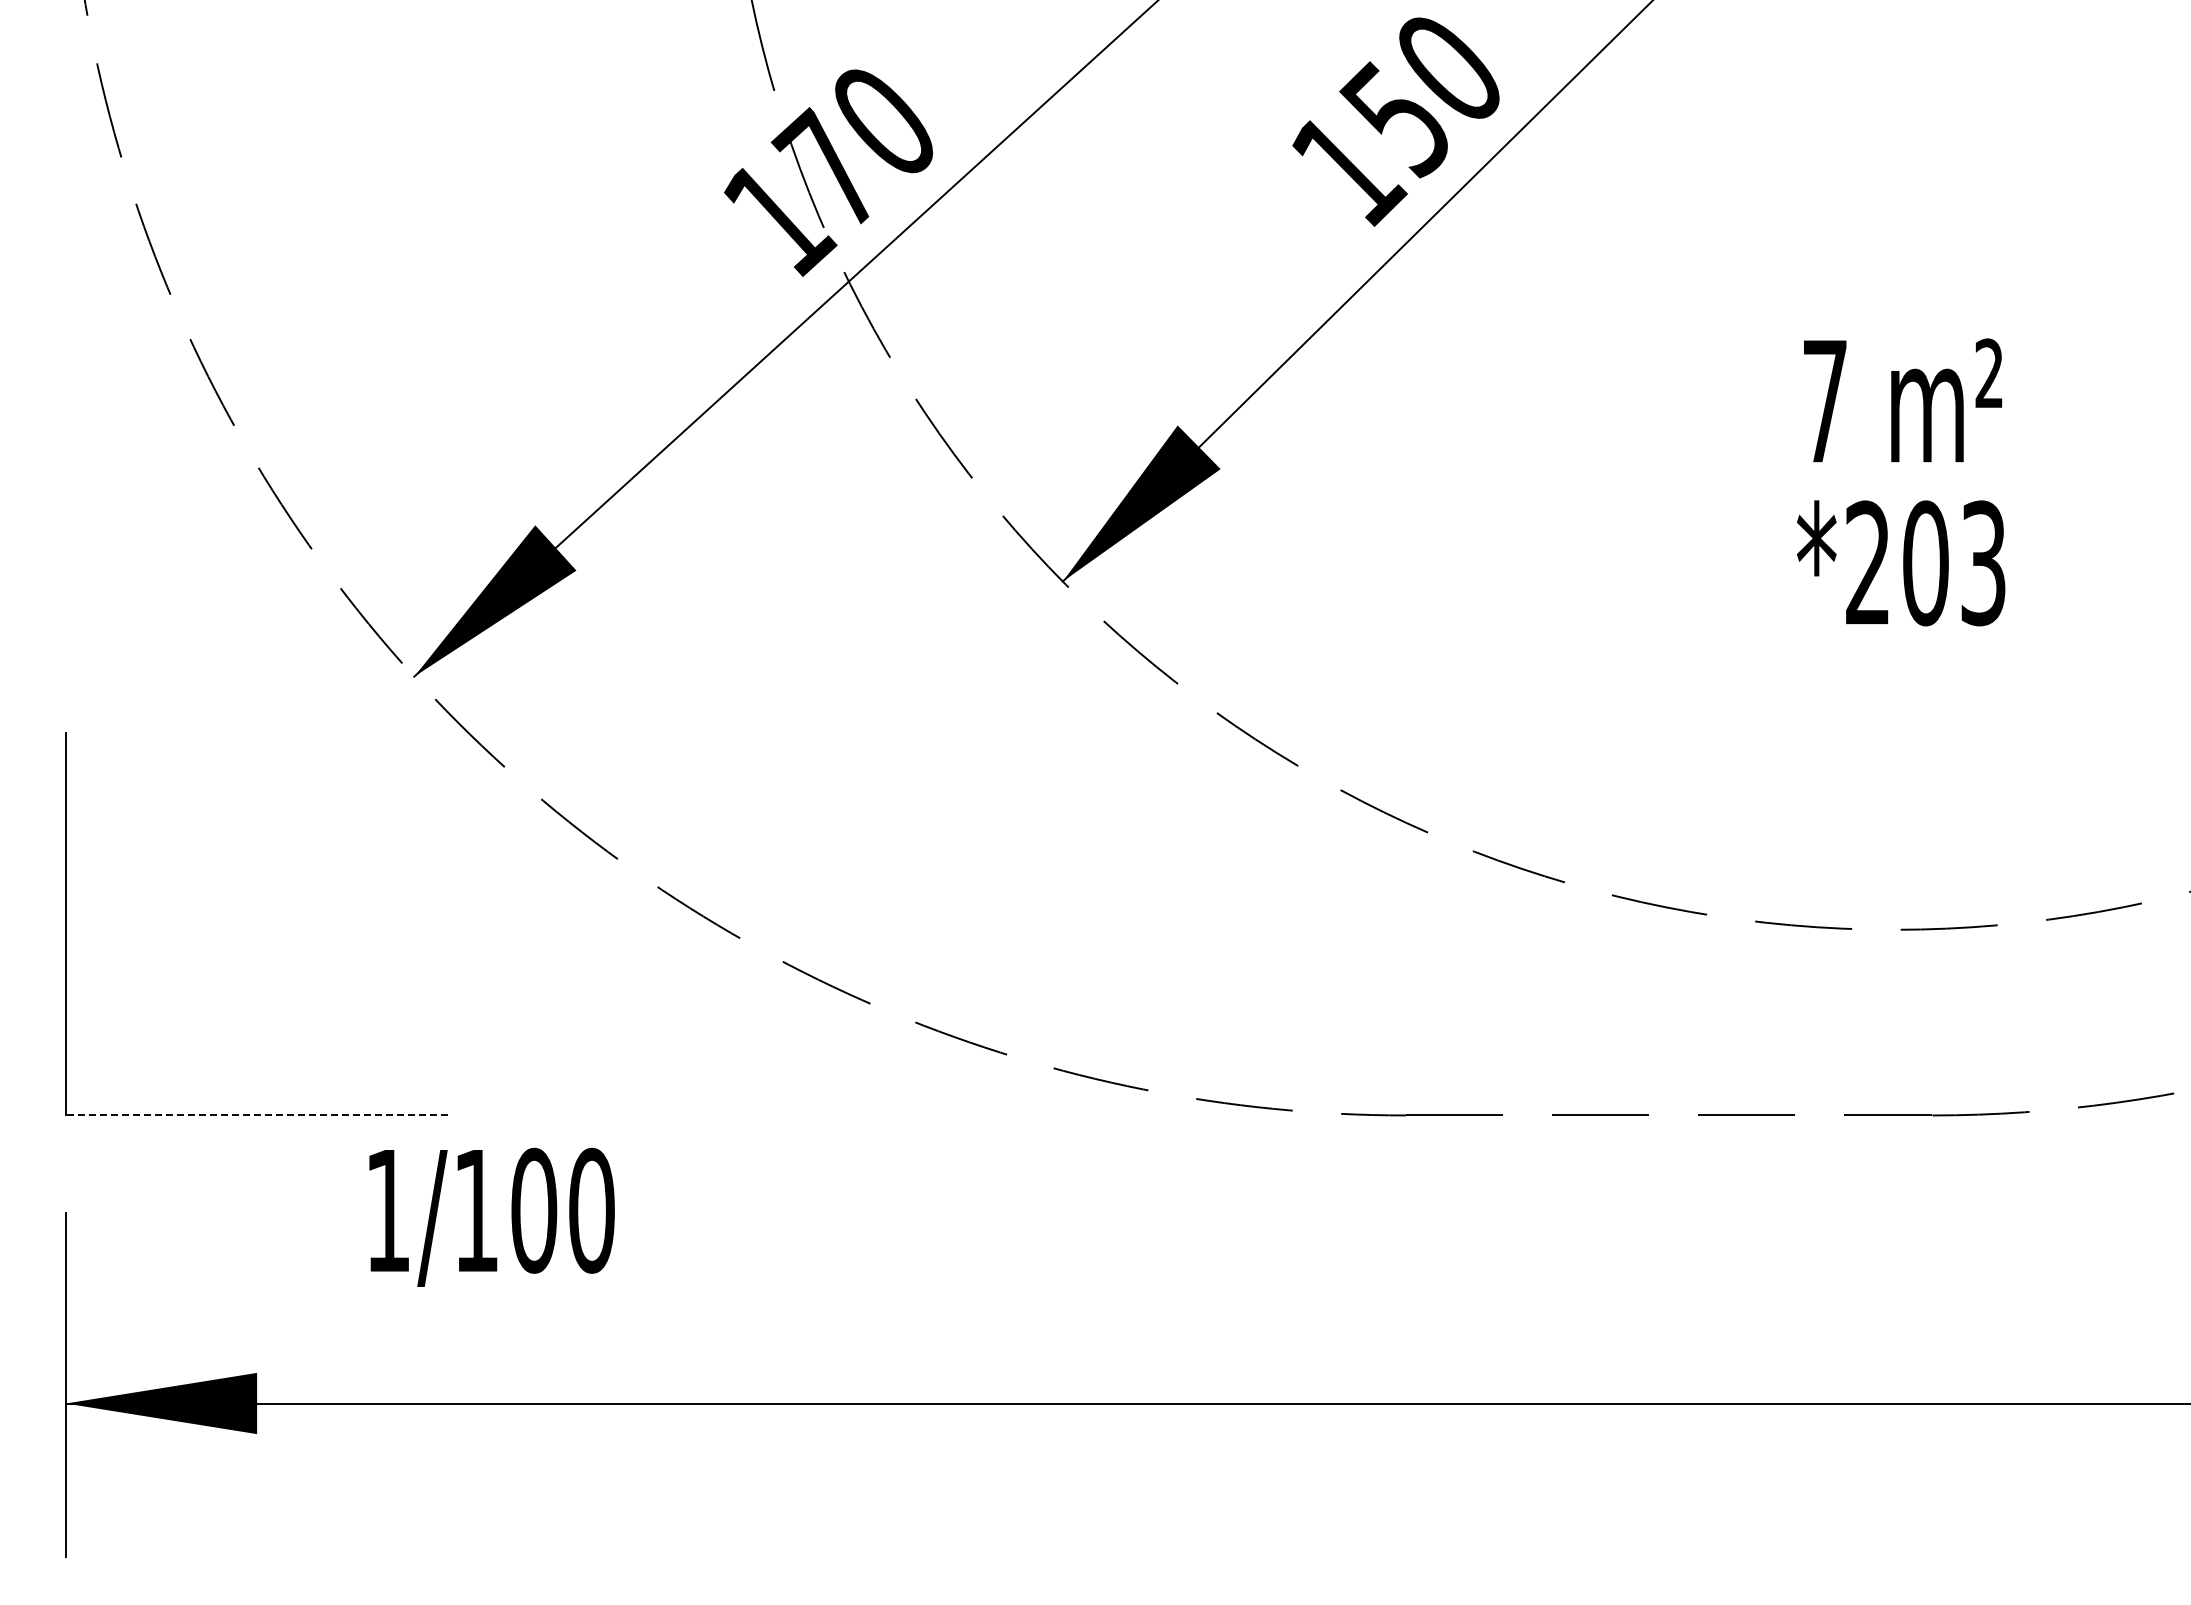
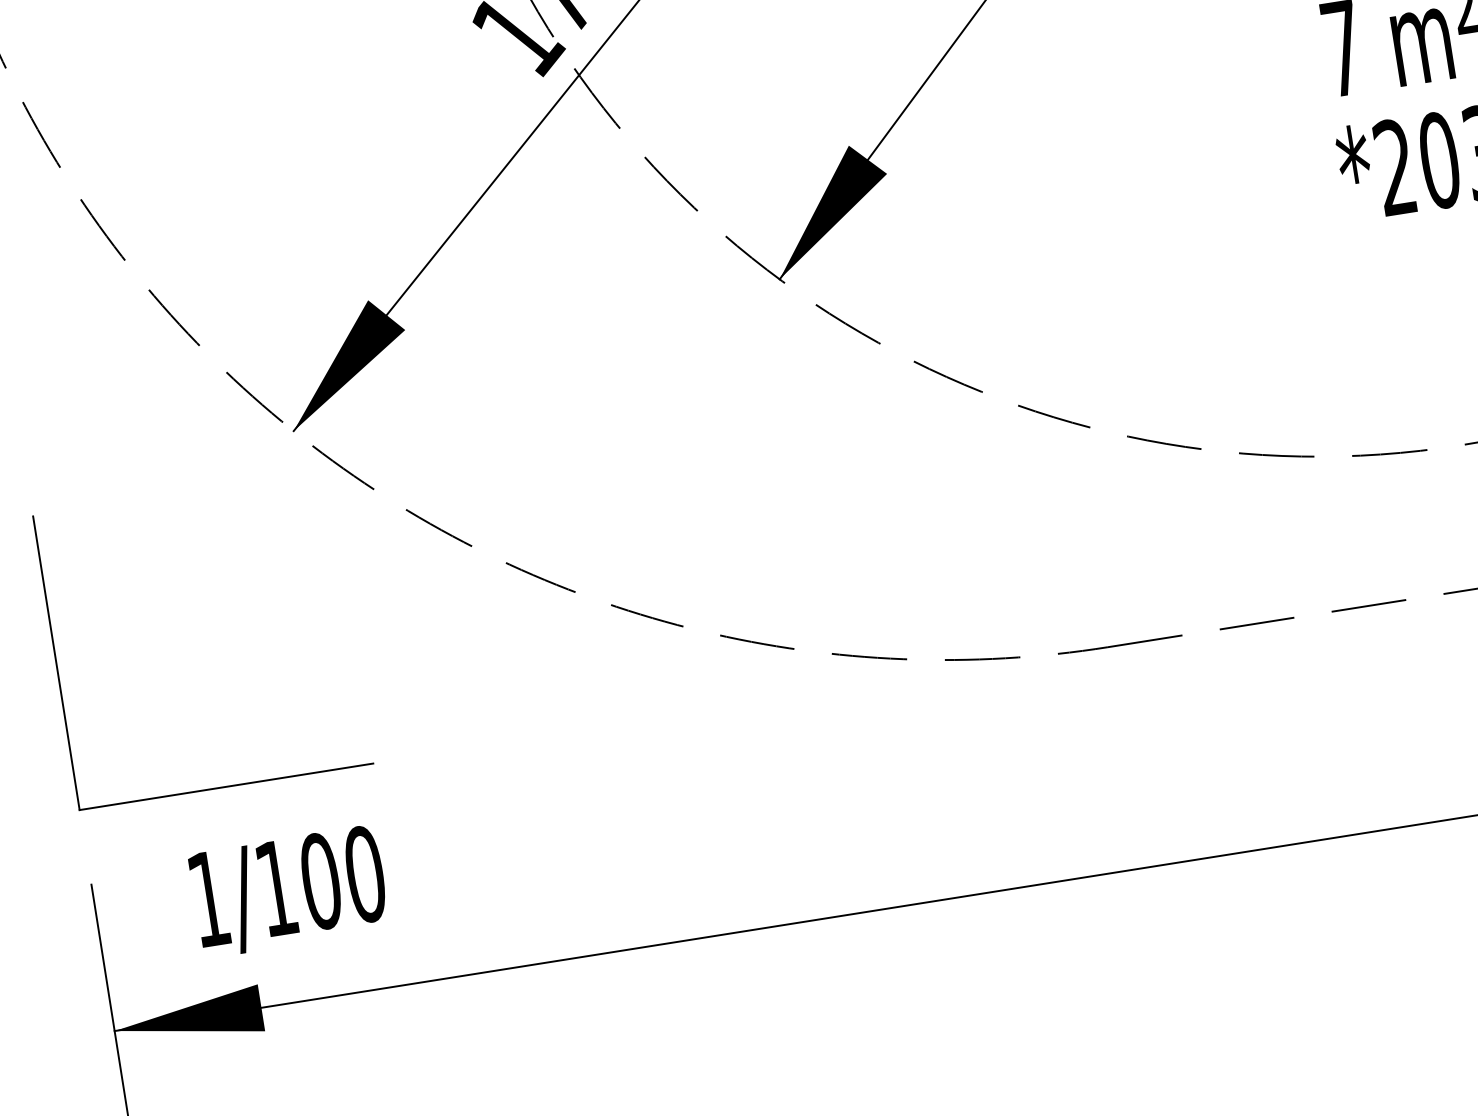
line: (256, 1115) -> (226, 786), dashed -> solid
text: (491, 1216) -> (288, 890), moved

